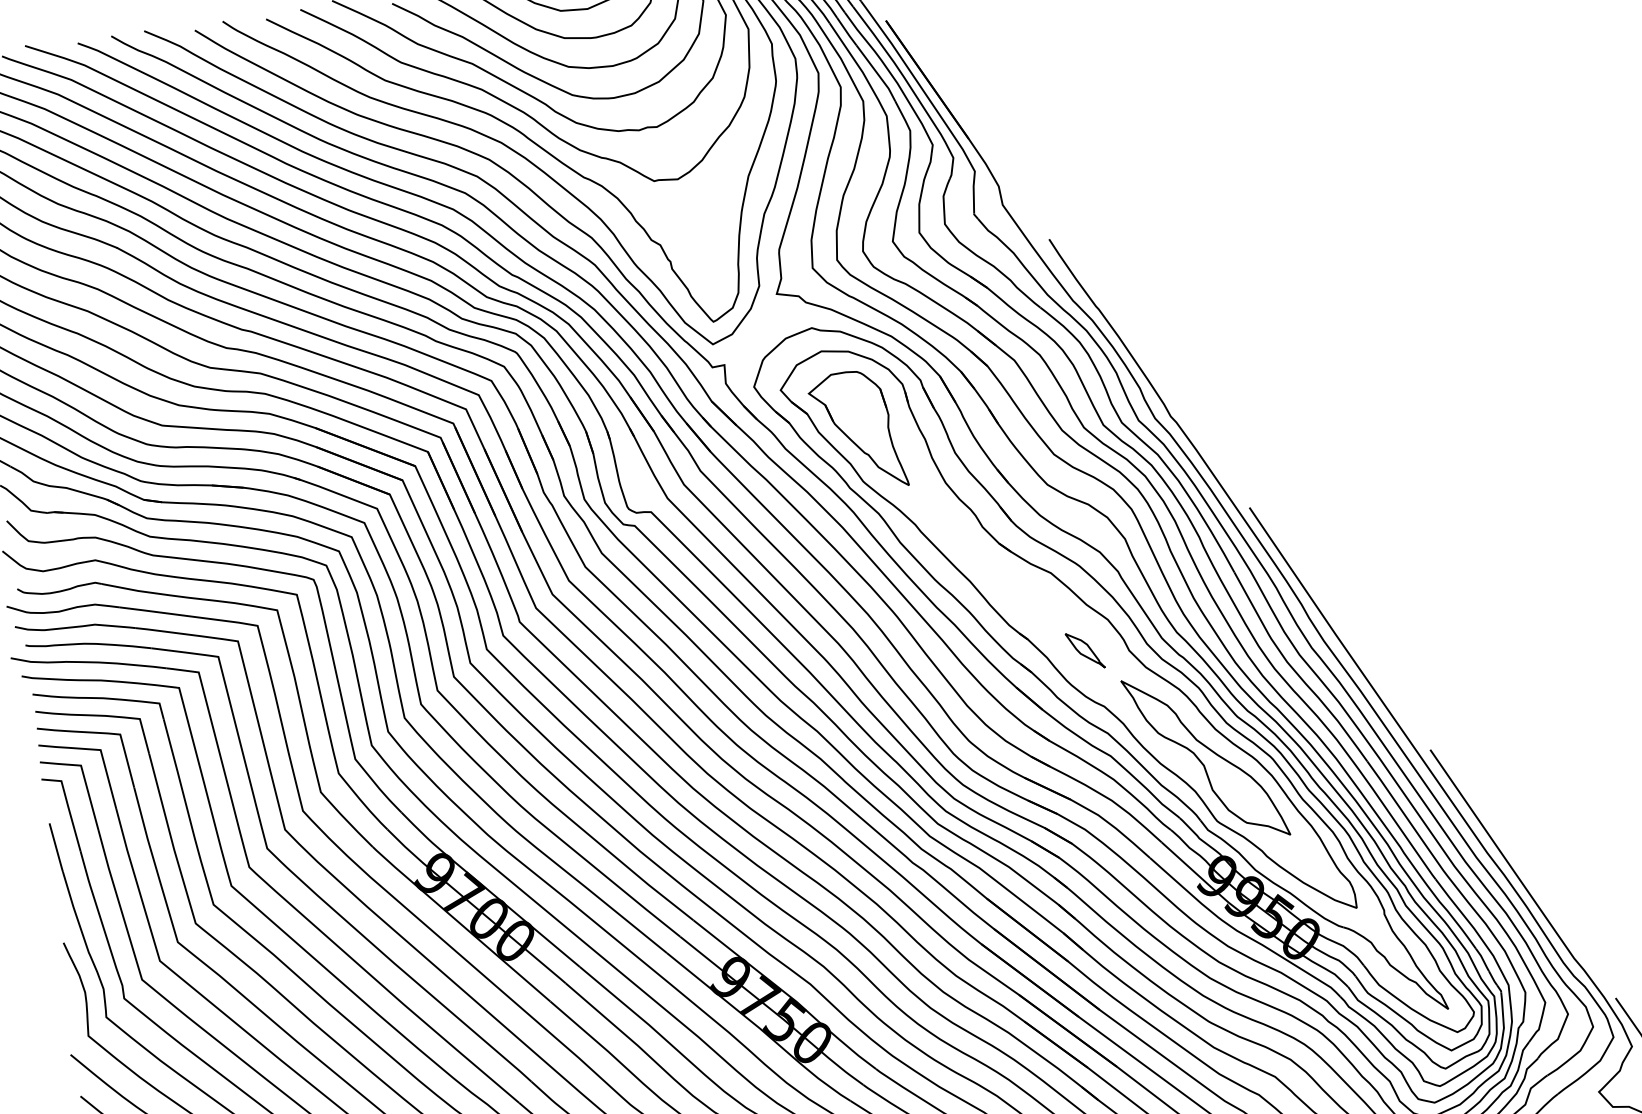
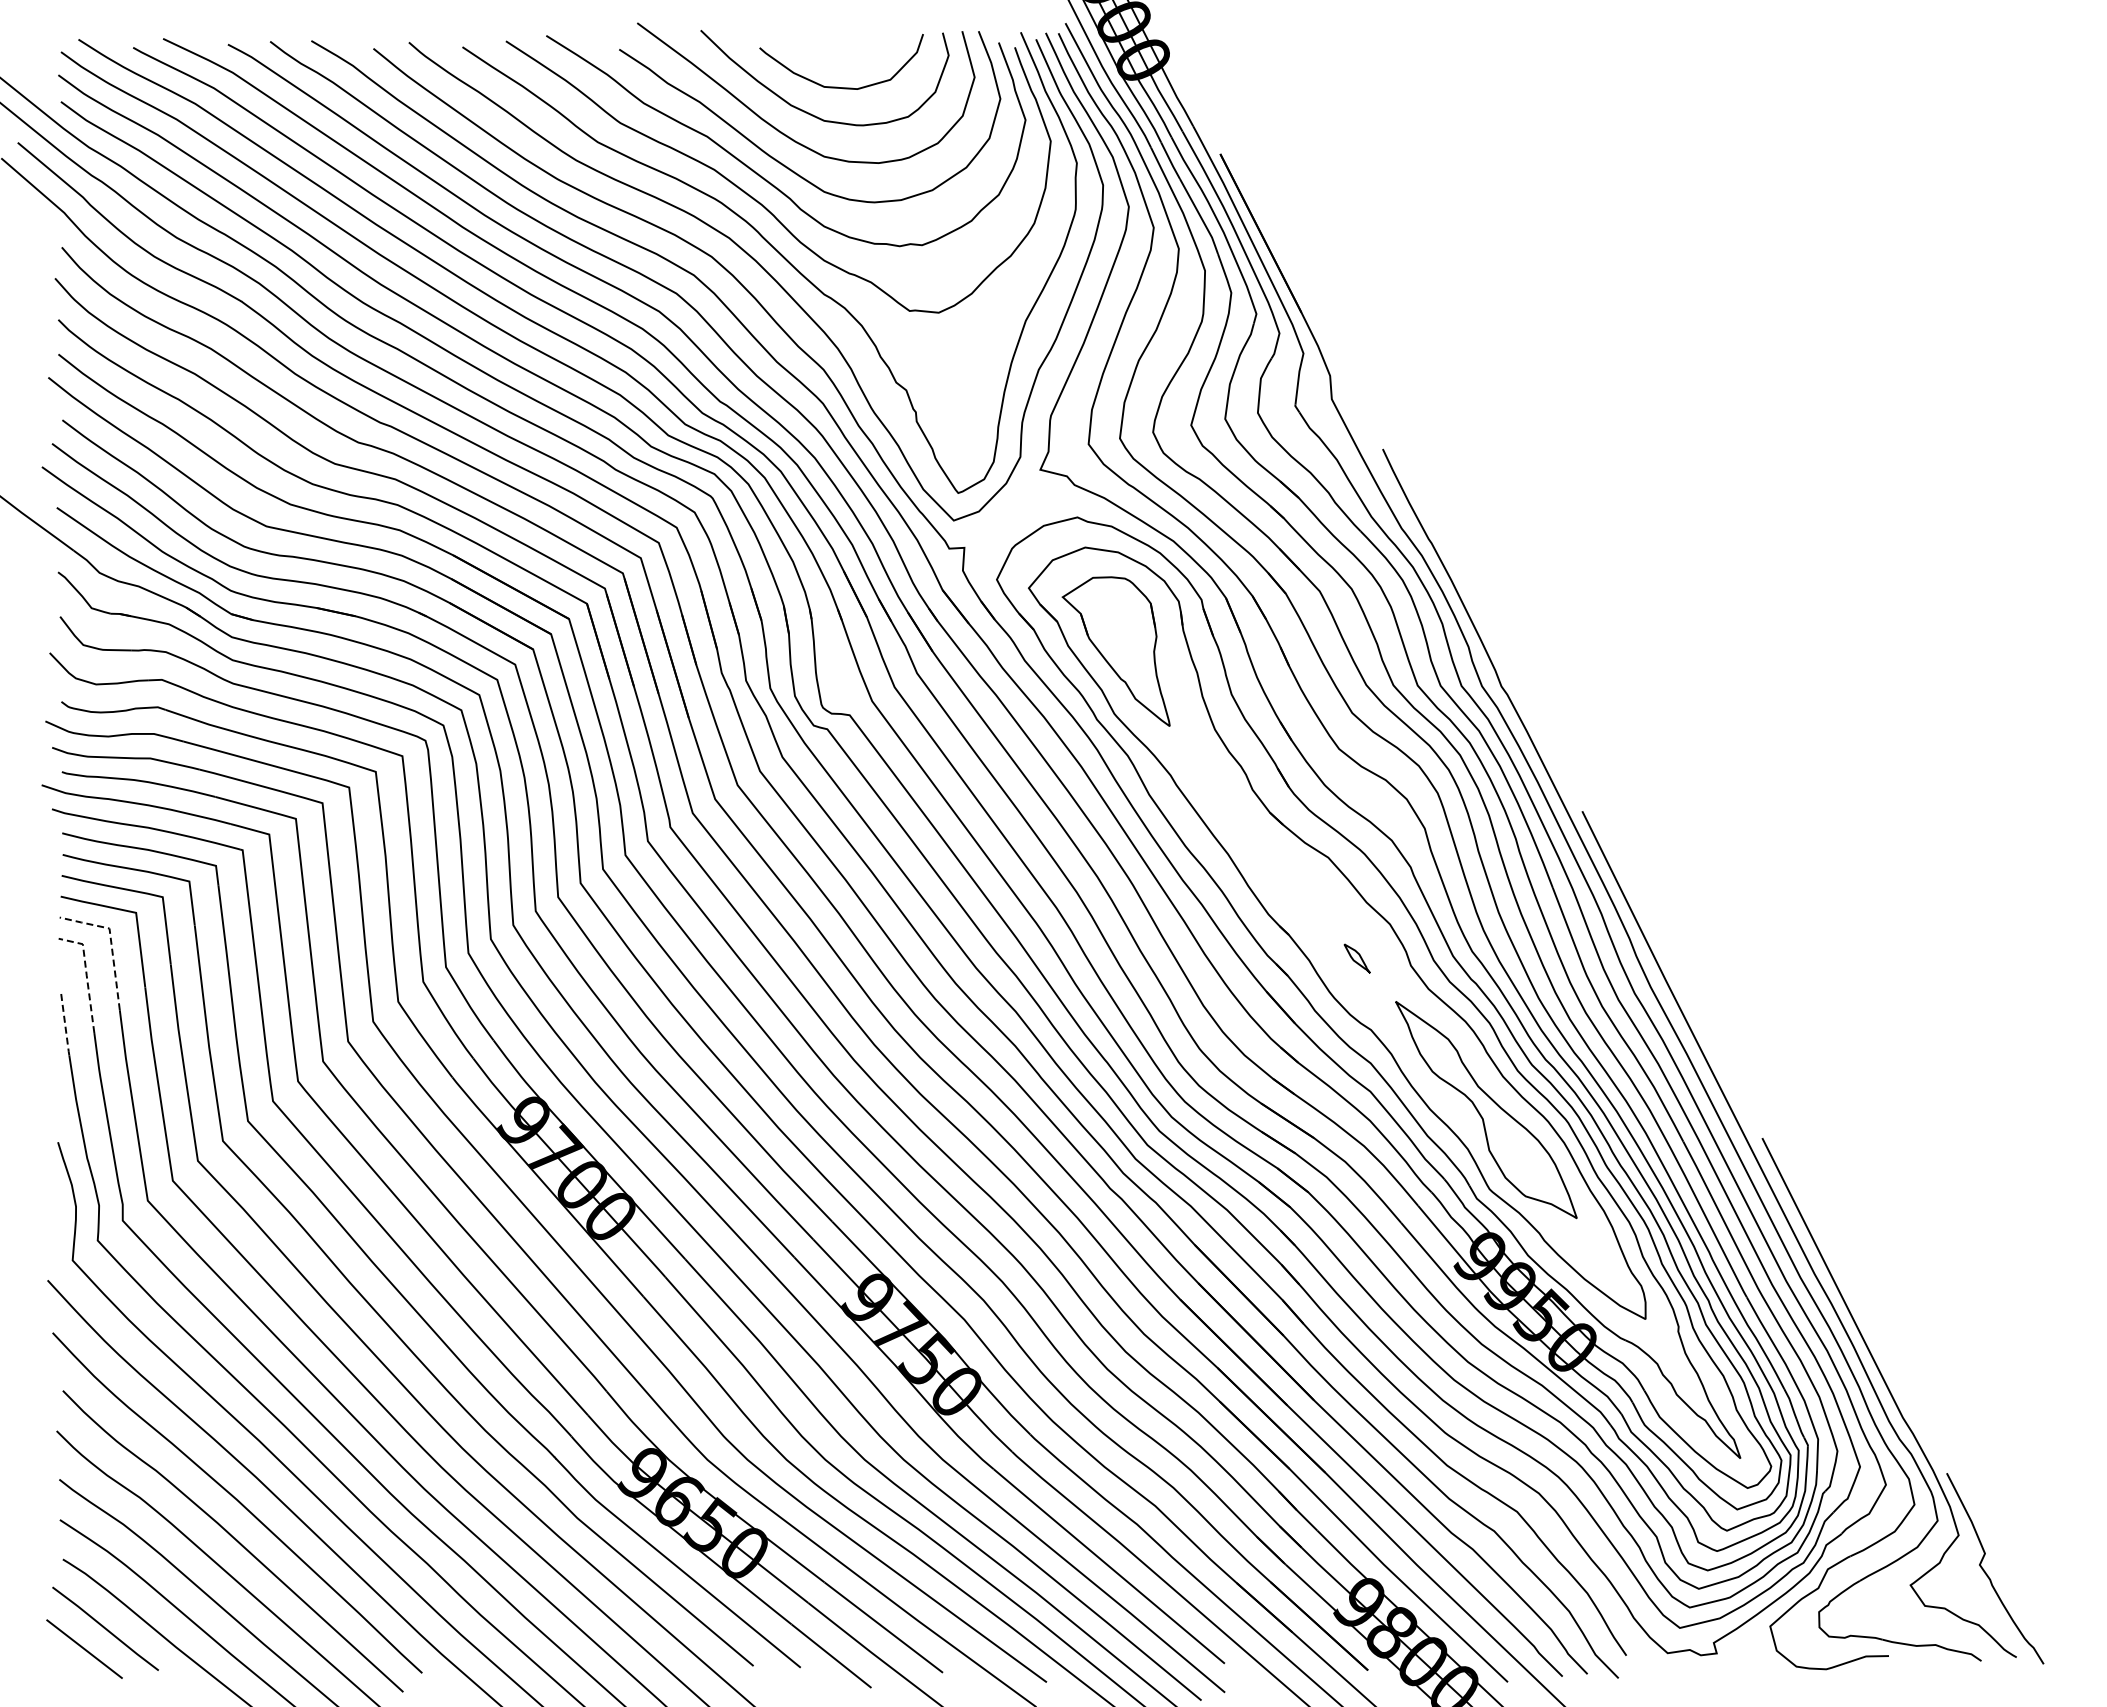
part: (1085, 650) -> (1357, 958), size x0.6
line: (84, 776) -> (111, 942), solid -> dashed
line: (67, 805) -> (86, 975), solid -> dashed
line: (56, 848) -> (65, 1025), solid -> dashed

